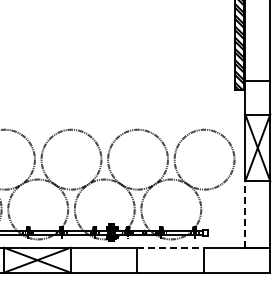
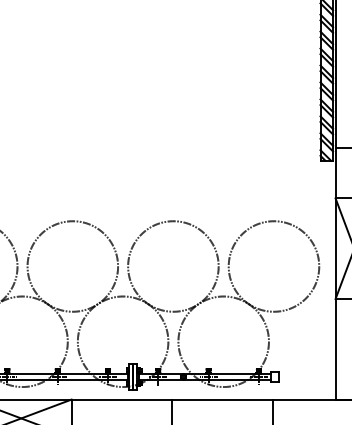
line: (245, 213) -> (335, 347), dashed -> solid
line: (170, 247) -> (222, 399), dashed -> solid

